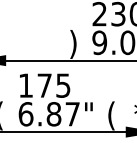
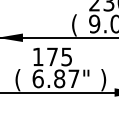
text: (73, 44) -> (74, 25), ) -> (
text: (111, 116) -> (103, 80), ( -> )

